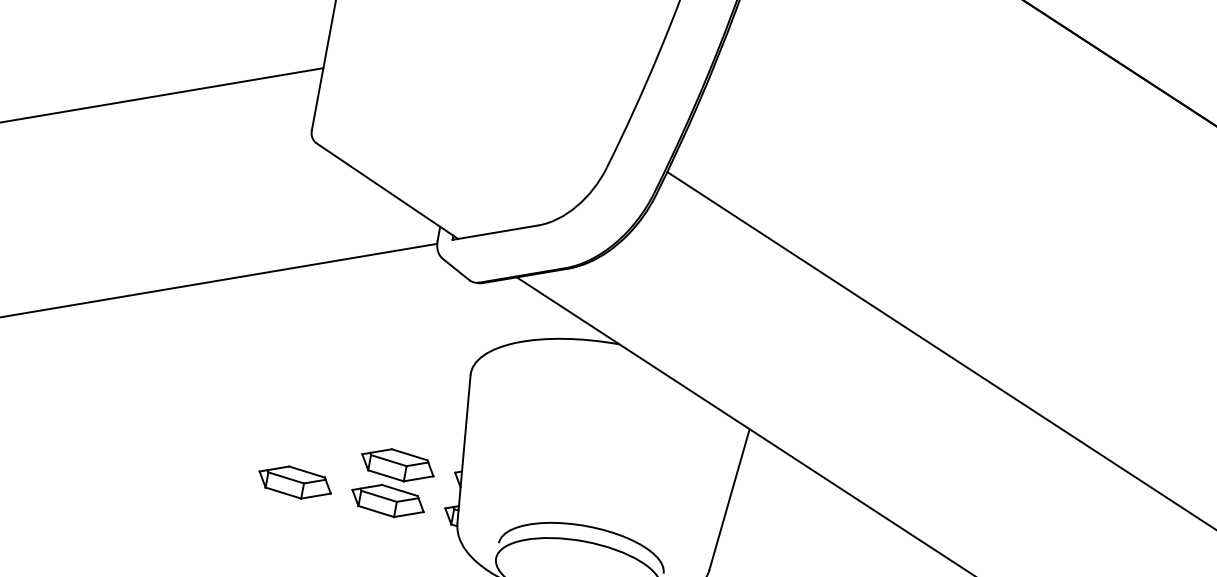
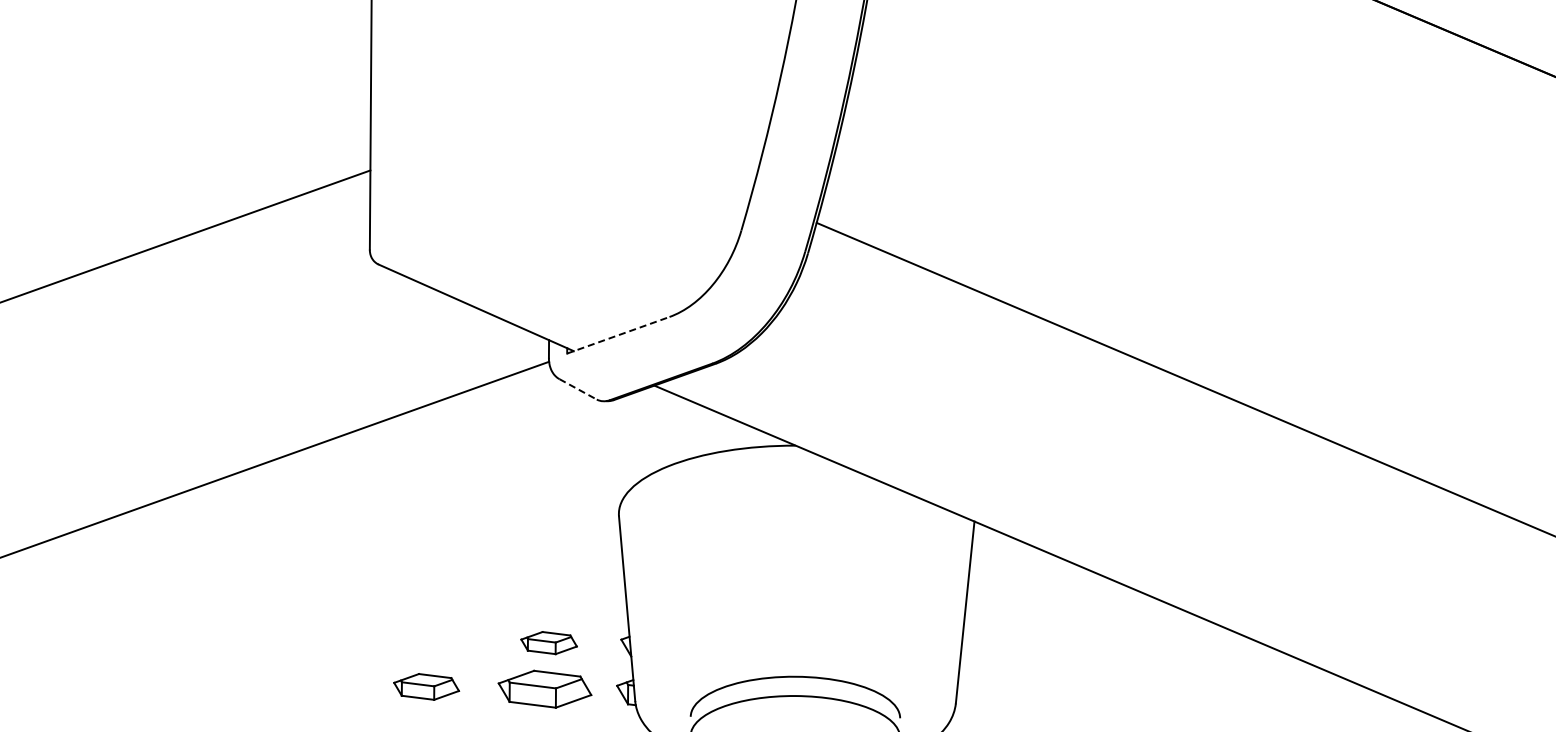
line: (495, 232) -> (618, 335), solid -> dashed
line: (456, 269) -> (578, 389), solid -> dashed
part: (397, 464) -> (548, 642), size x0.6
part: (295, 482) -> (426, 686), size x0.7

